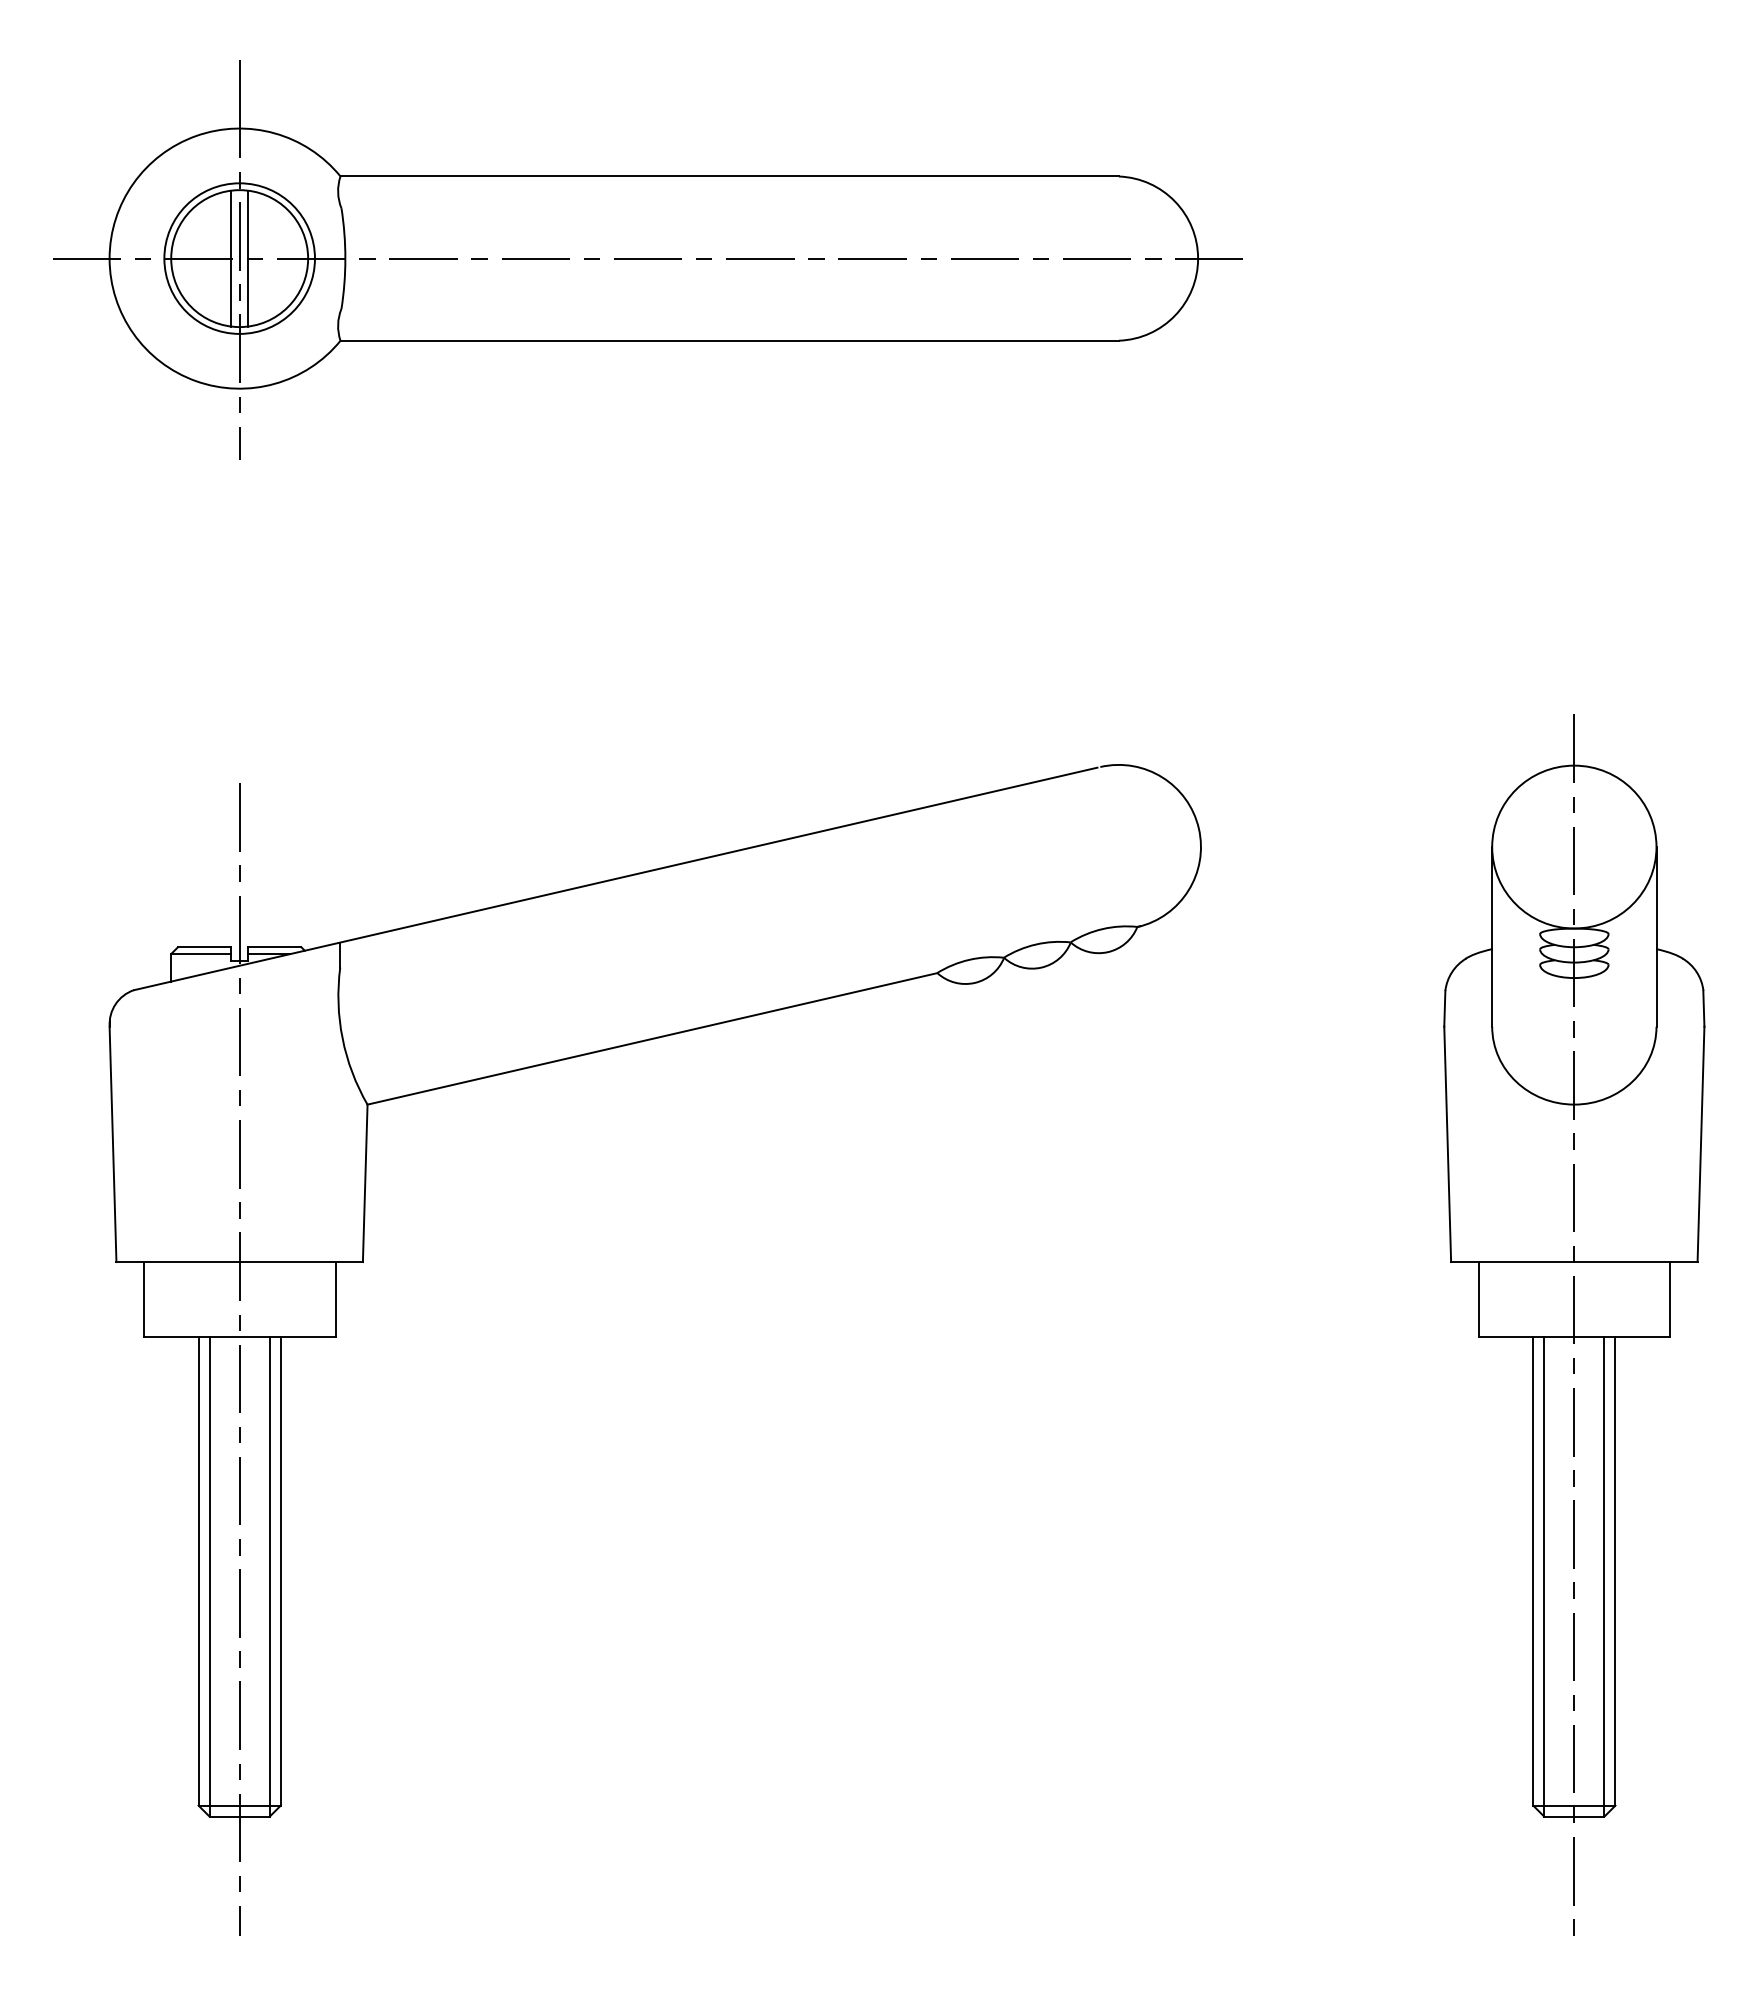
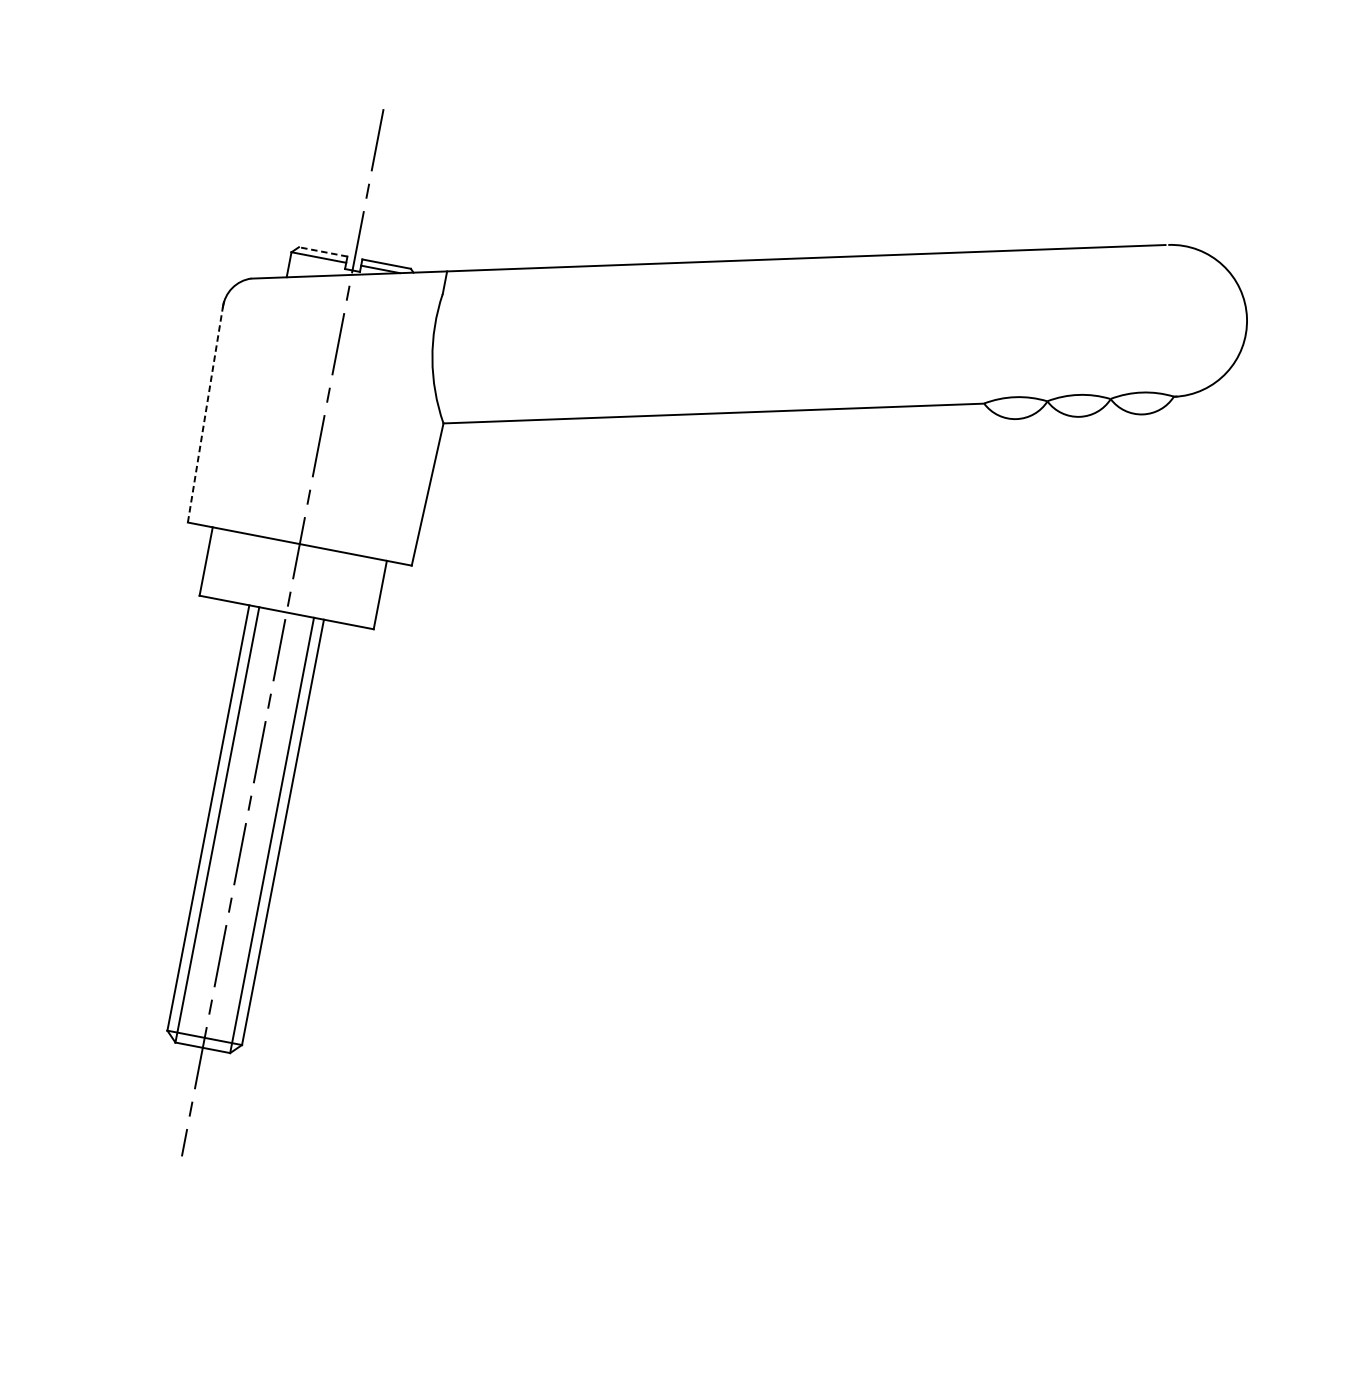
line: (204, 947) -> (322, 252), solid -> dashed
line: (113, 1144) -> (205, 415), solid -> dashed

